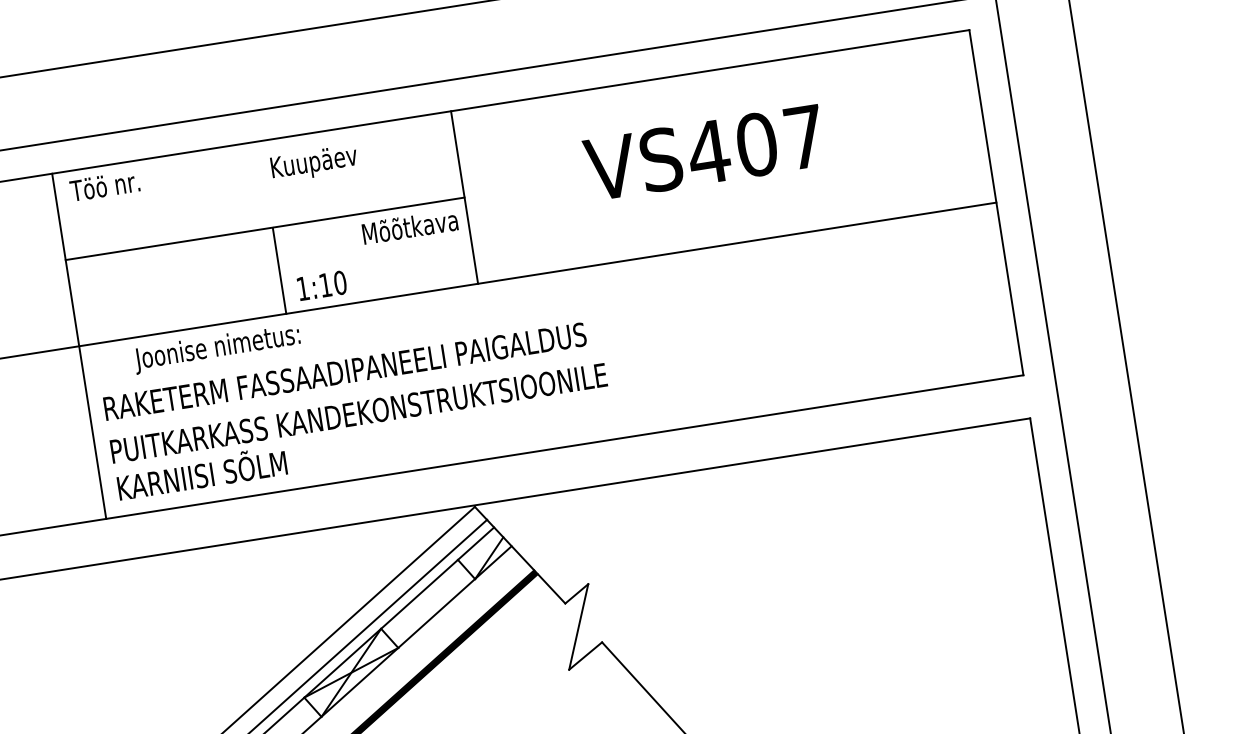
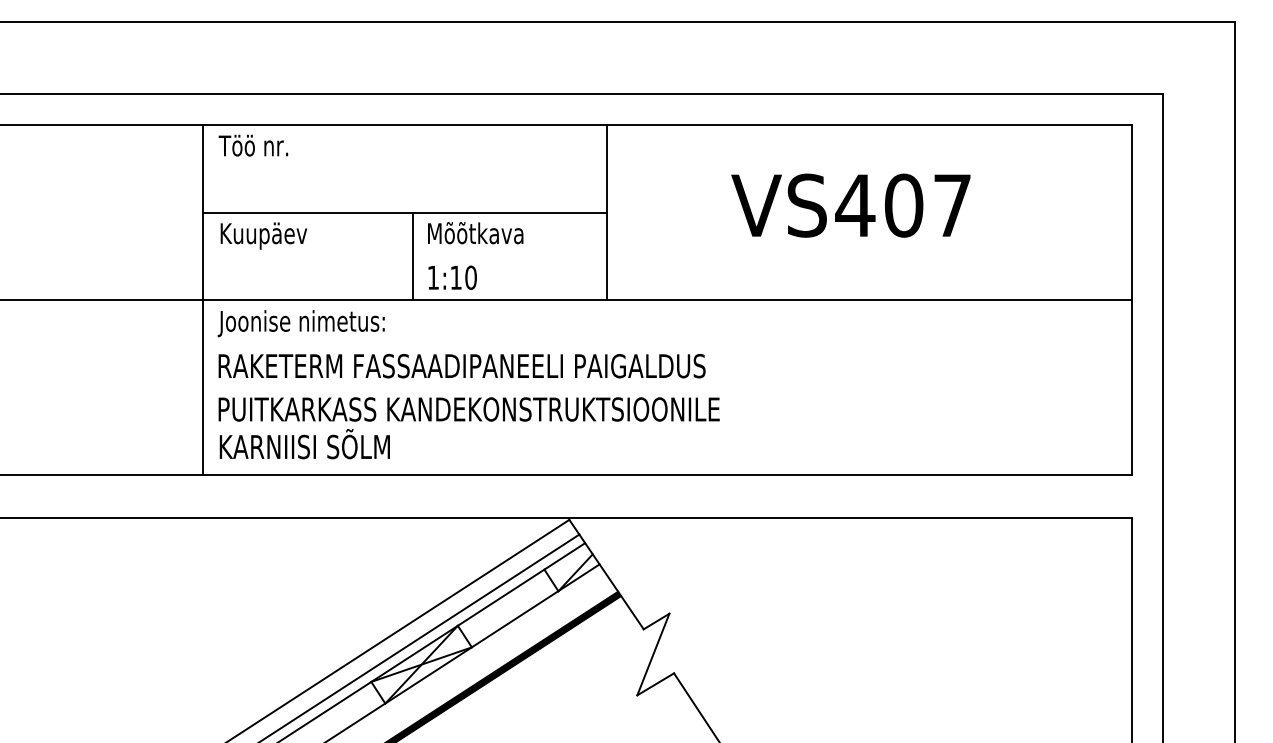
text: (313, 163) -> (263, 235), moved
text: (409, 227) -> (475, 233), moved
text: (216, 348) -> (300, 323), moved

